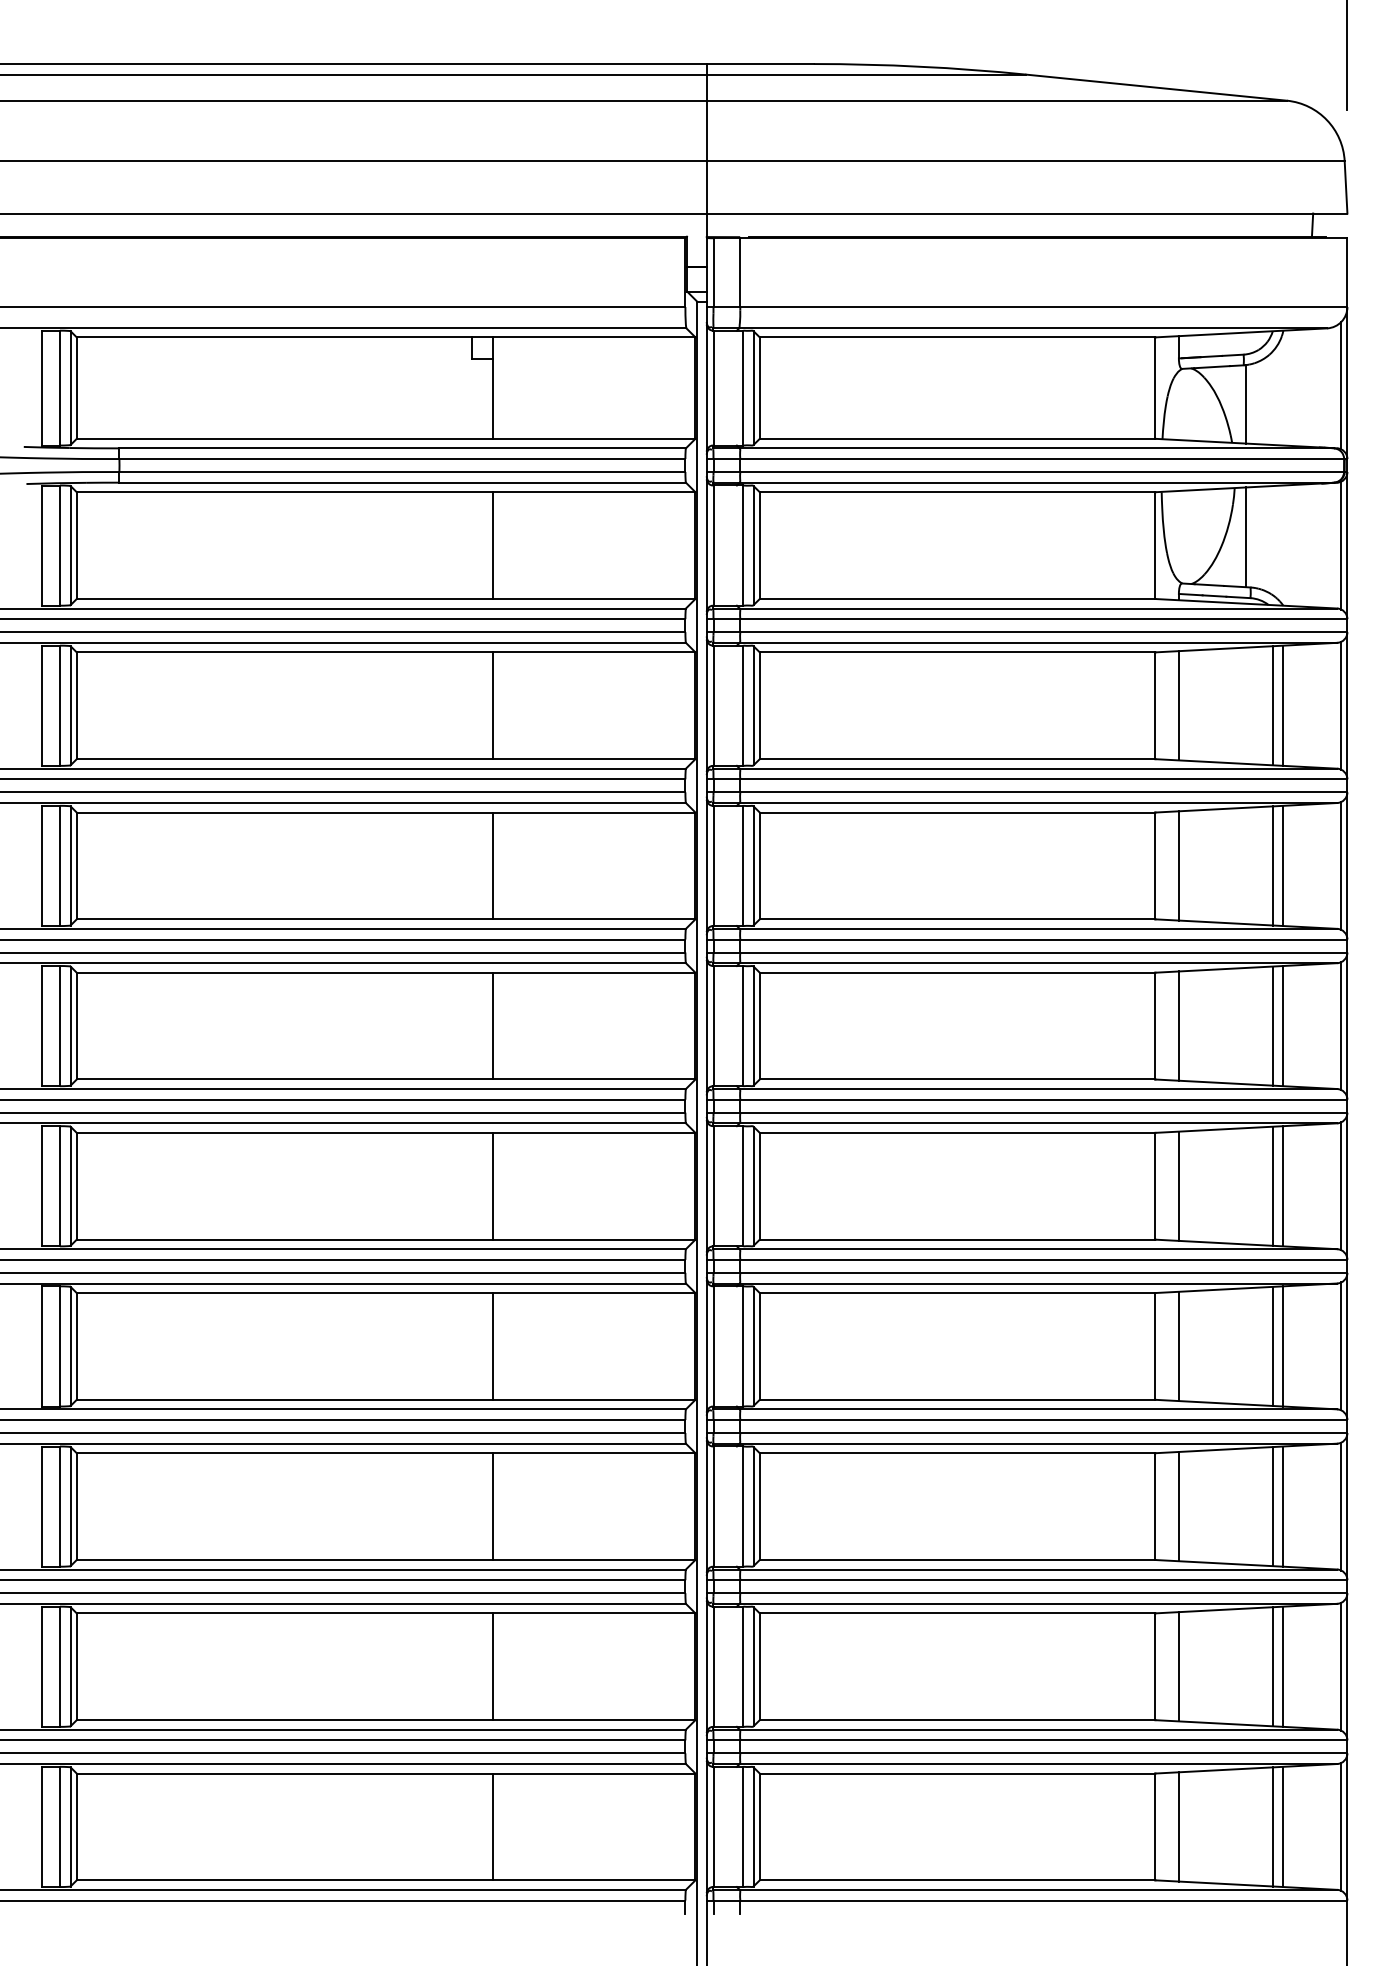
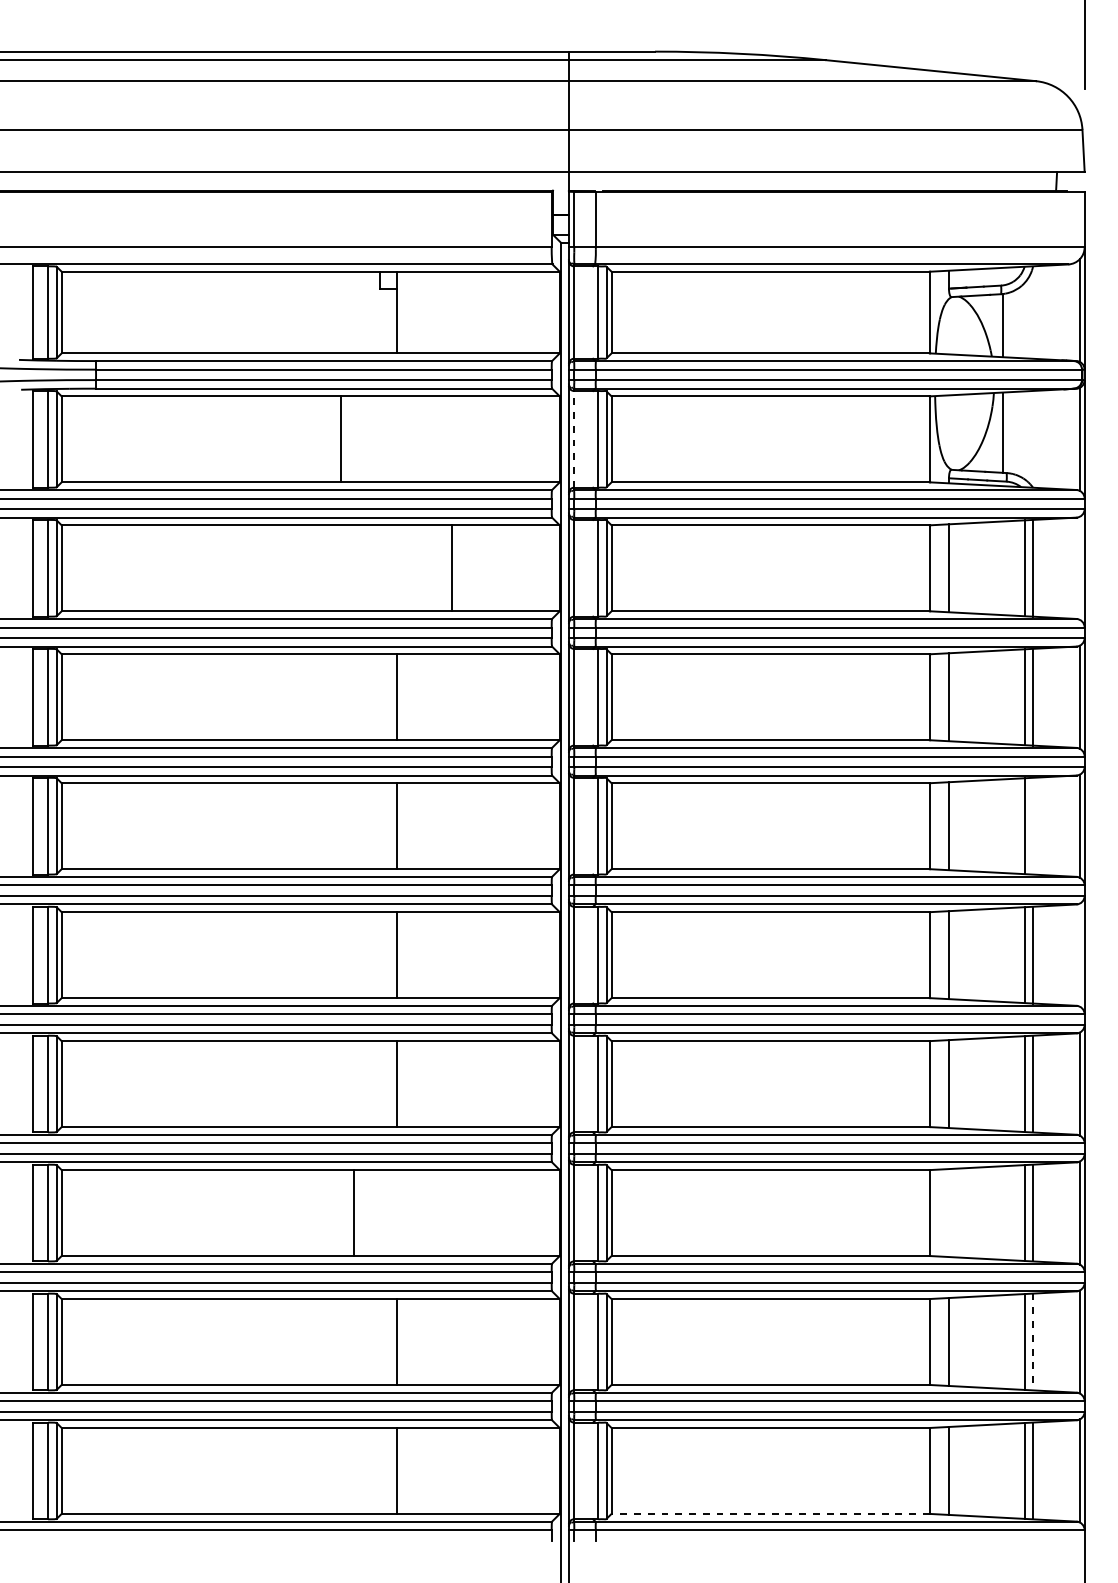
line: (493, 545) -> (341, 439), moved
line: (713, 545) -> (574, 439), solid -> dashed
line: (493, 705) -> (451, 568), moved
line: (1341, 705) -> (1079, 568), removed
line: (1283, 1026) -> (1033, 826), removed
line: (1341, 1186) -> (1079, 955), removed
line: (493, 1506) -> (354, 1212), moved
line: (1178, 1506) -> (948, 1212), removed
line: (1283, 1667) -> (1033, 1342), solid -> dashed
line: (957, 1880) -> (770, 1514), solid -> dashed

